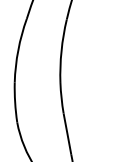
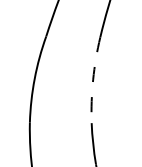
arc: (61, 51) -> (93, 80), solid -> dashed

